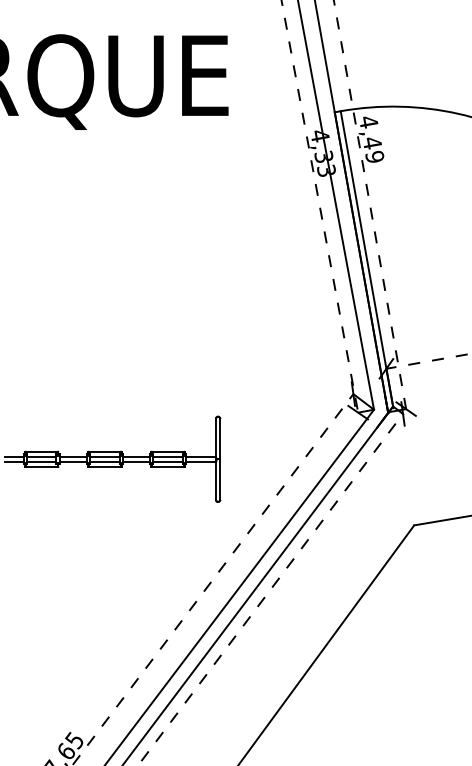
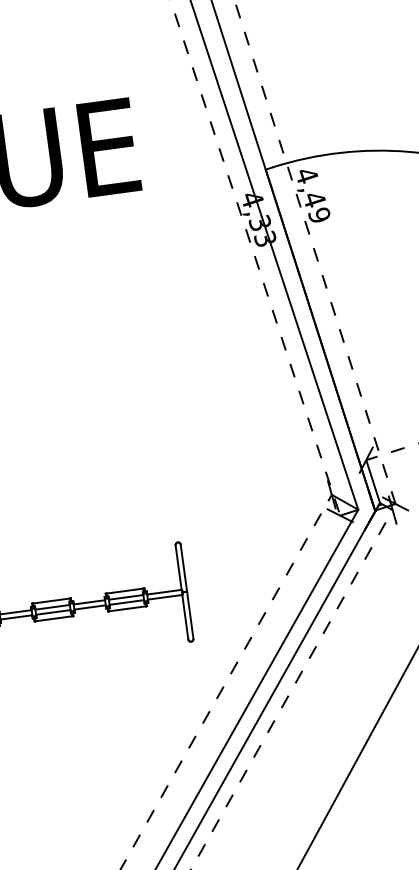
line: (366, 258) -> (325, 334), removed

